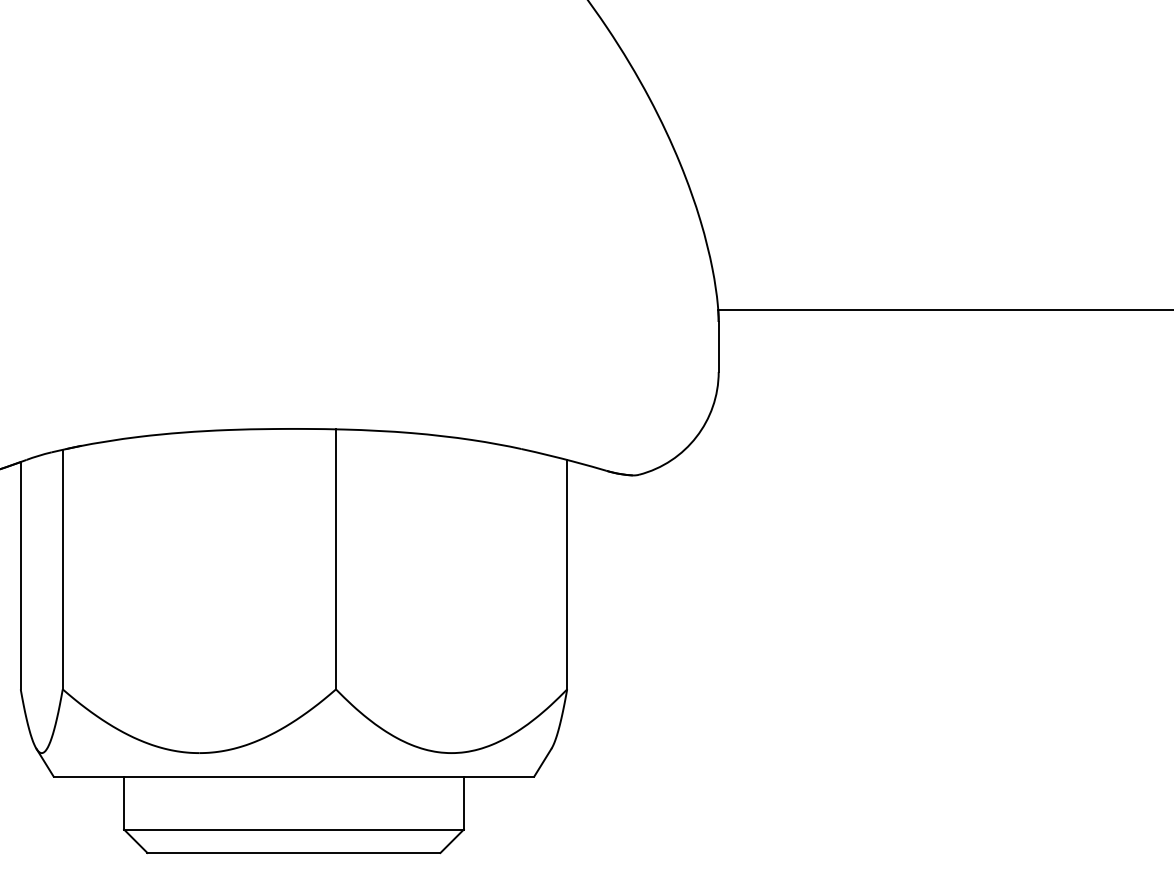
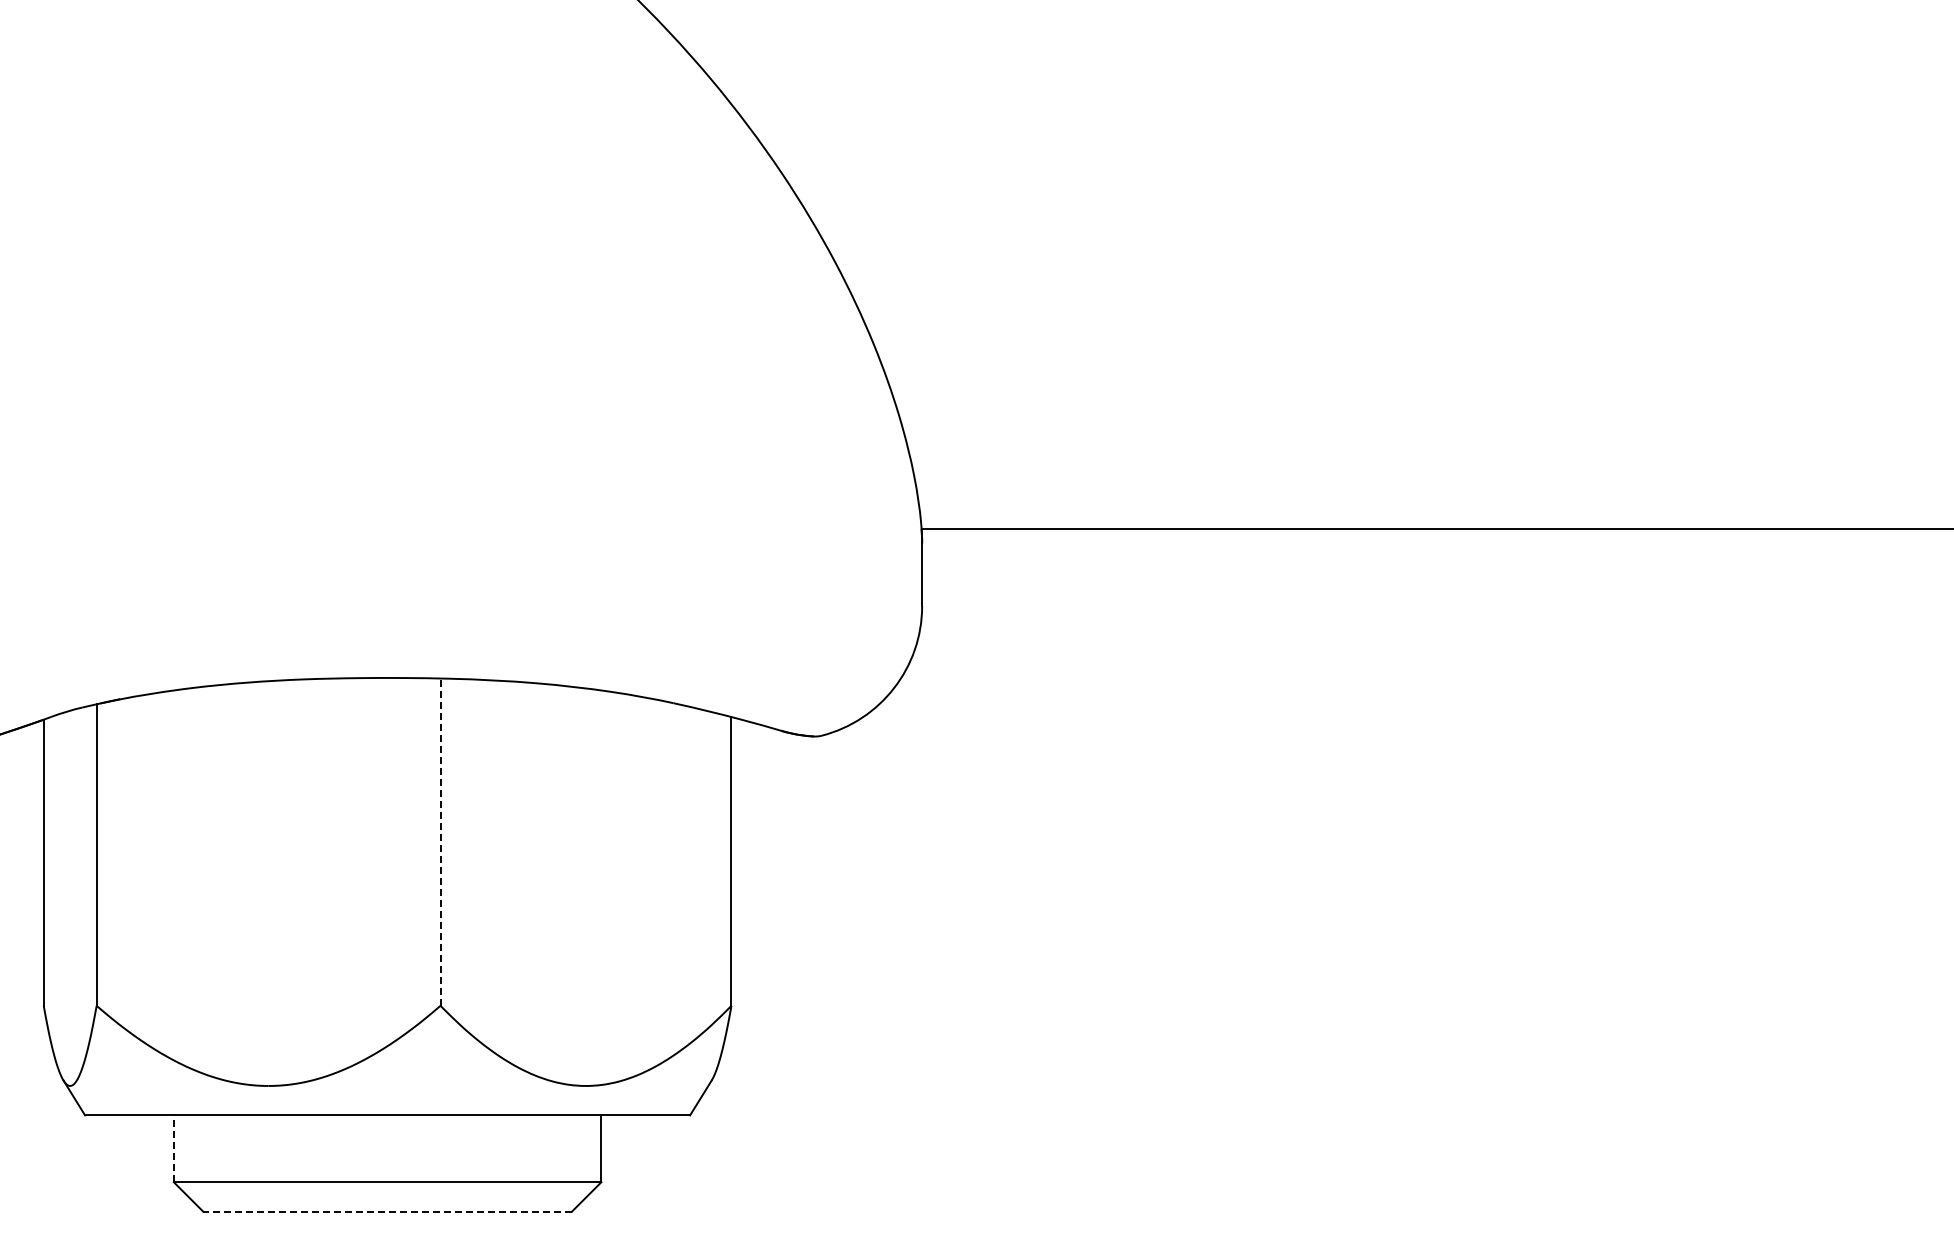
line: (336, 559) -> (440, 842), solid -> dashed
line: (123, 802) -> (173, 1148), solid -> dashed
line: (293, 852) -> (387, 1211), solid -> dashed

